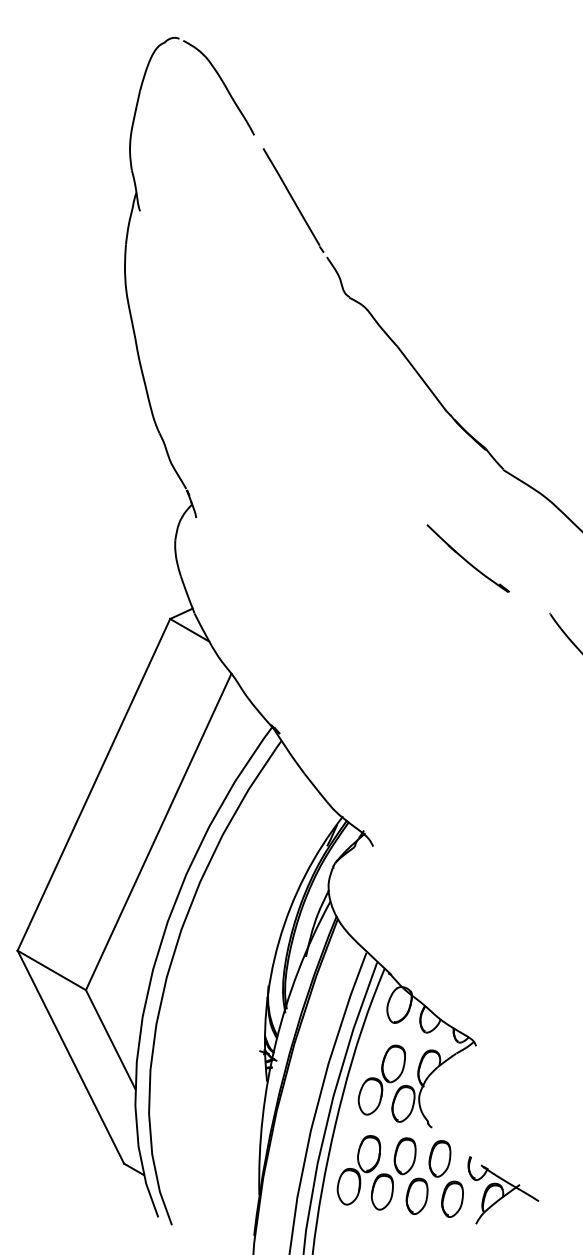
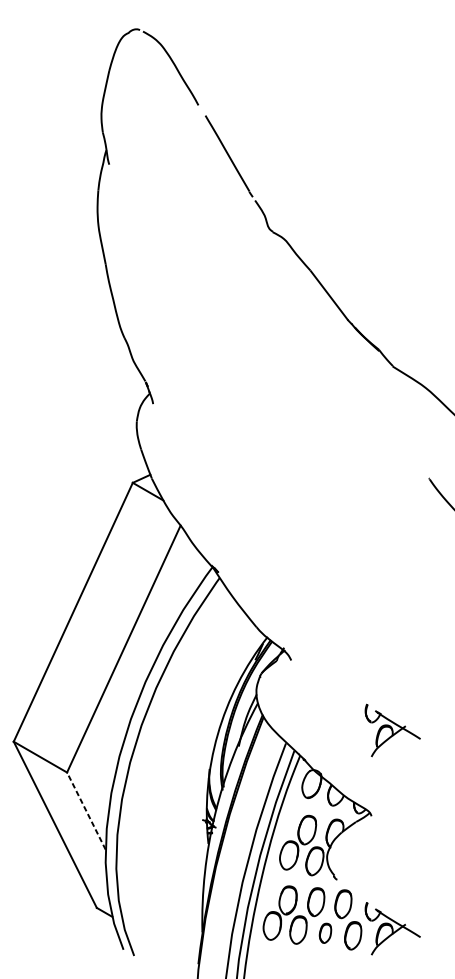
part: (467, 558) -> (364, 435), removed
part: (503, 936) -> (392, 730), added
line: (110, 1039) -> (86, 811), solid -> dashed
part: (416, 1195) -> (325, 932), size x0.7

